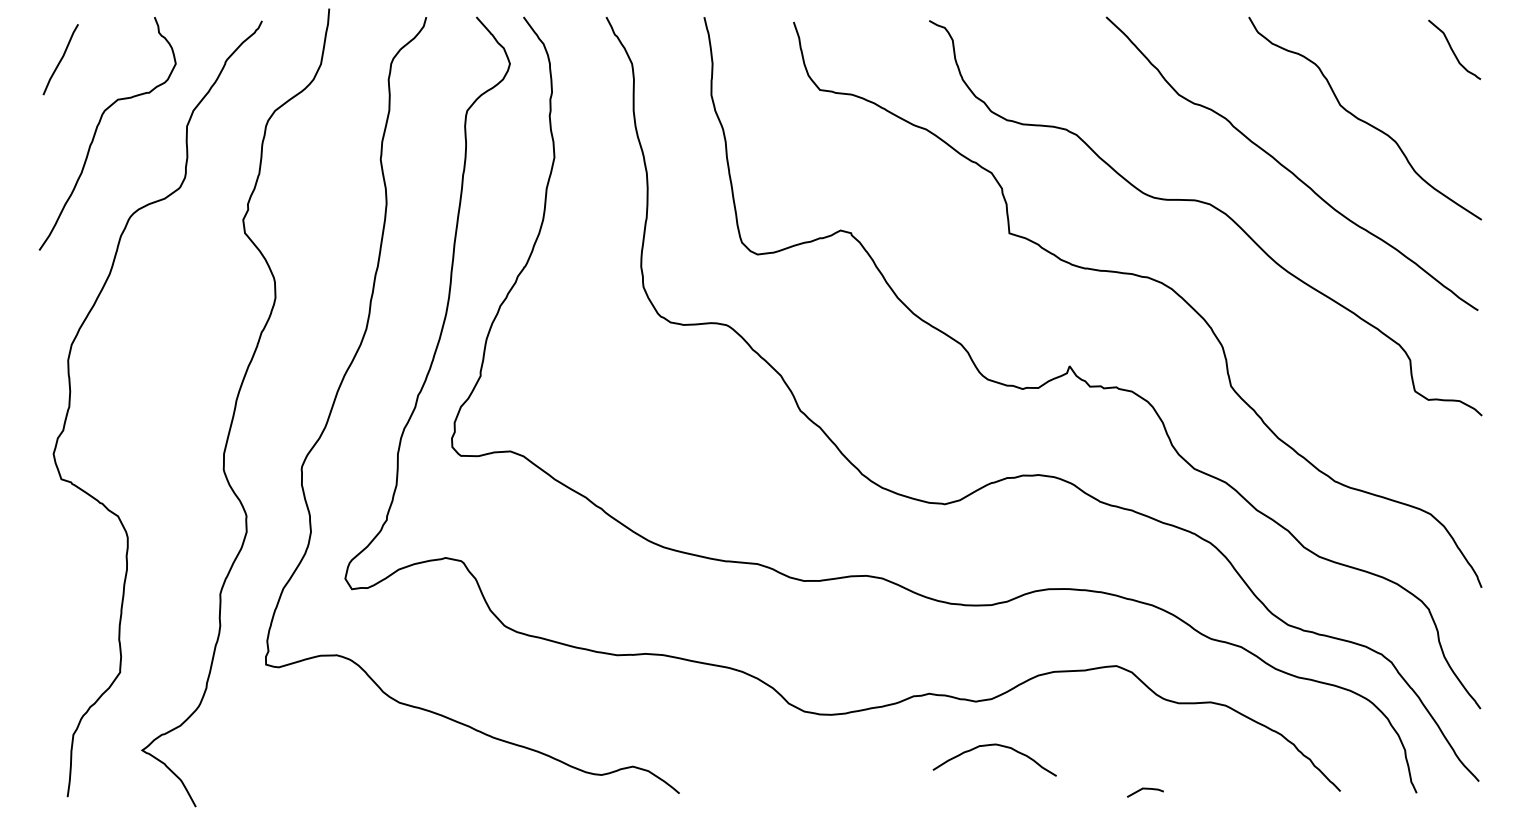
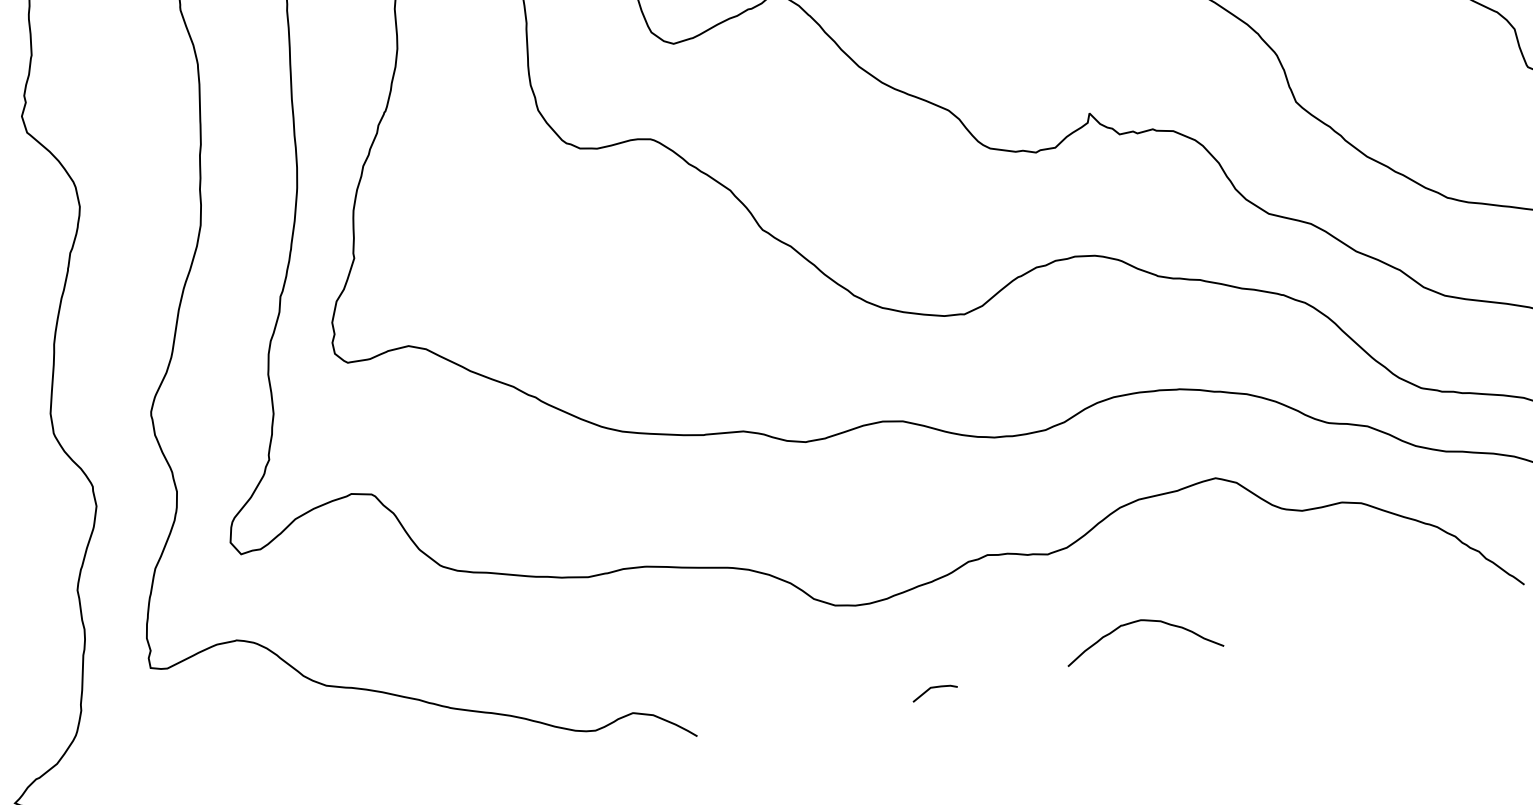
curve: (999, 746) -> (1145, 621), moved
line: (1145, 789) -> (934, 688), moved

